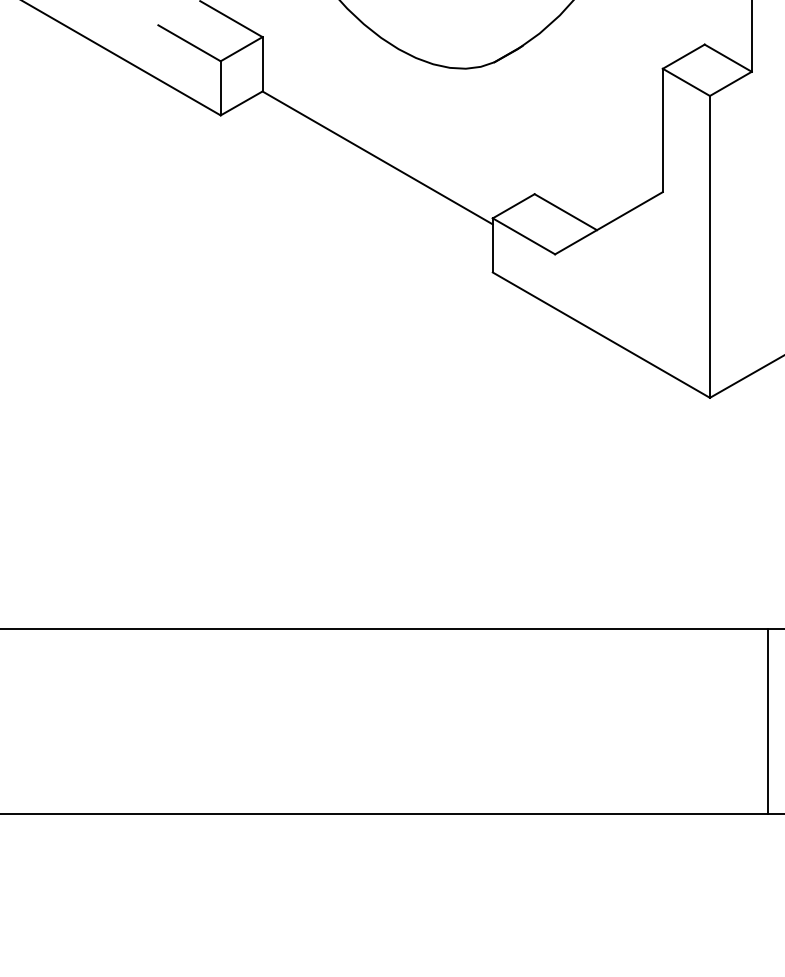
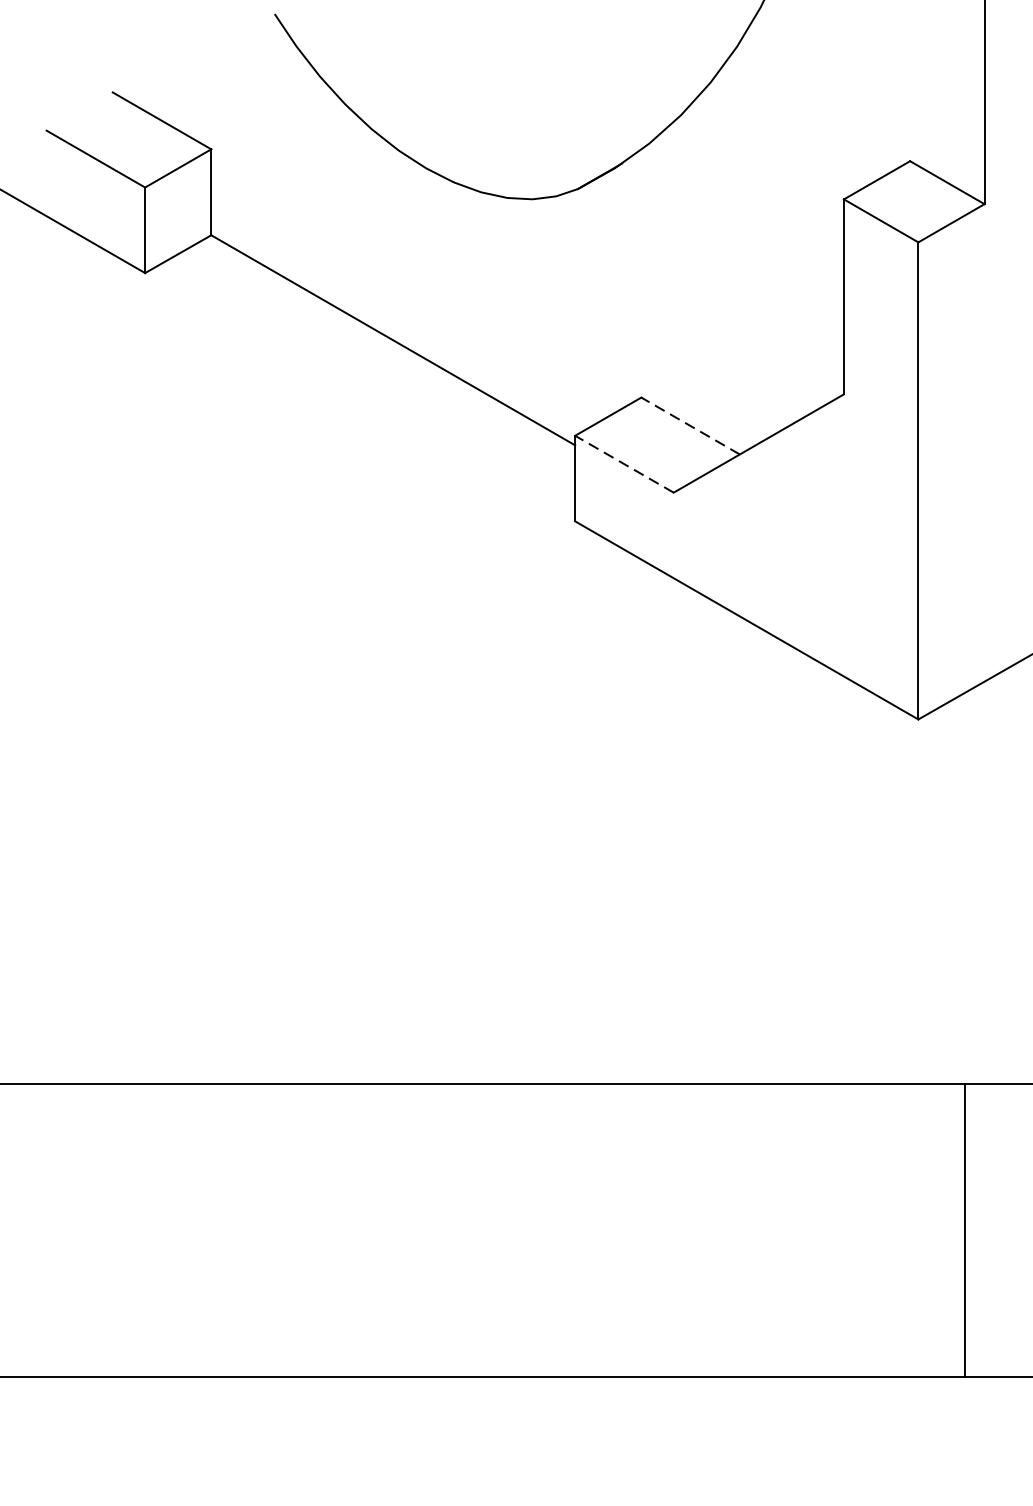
line: (565, 212) -> (690, 426), solid -> dashed
line: (523, 236) -> (623, 464), solid -> dashed
line: (768, 720) -> (965, 1229), moved

